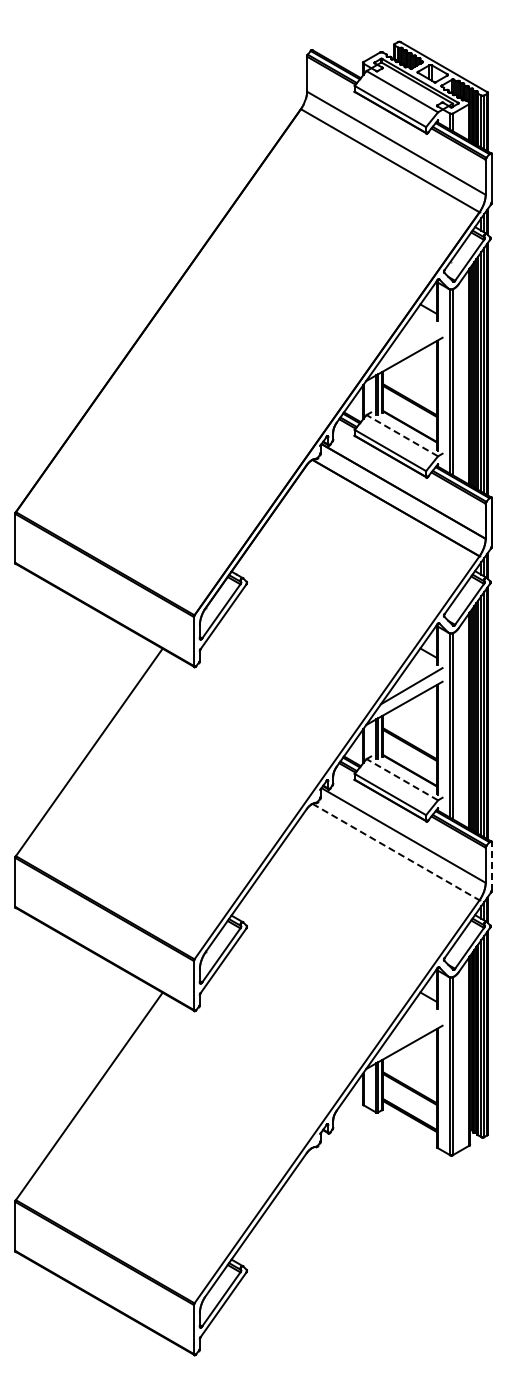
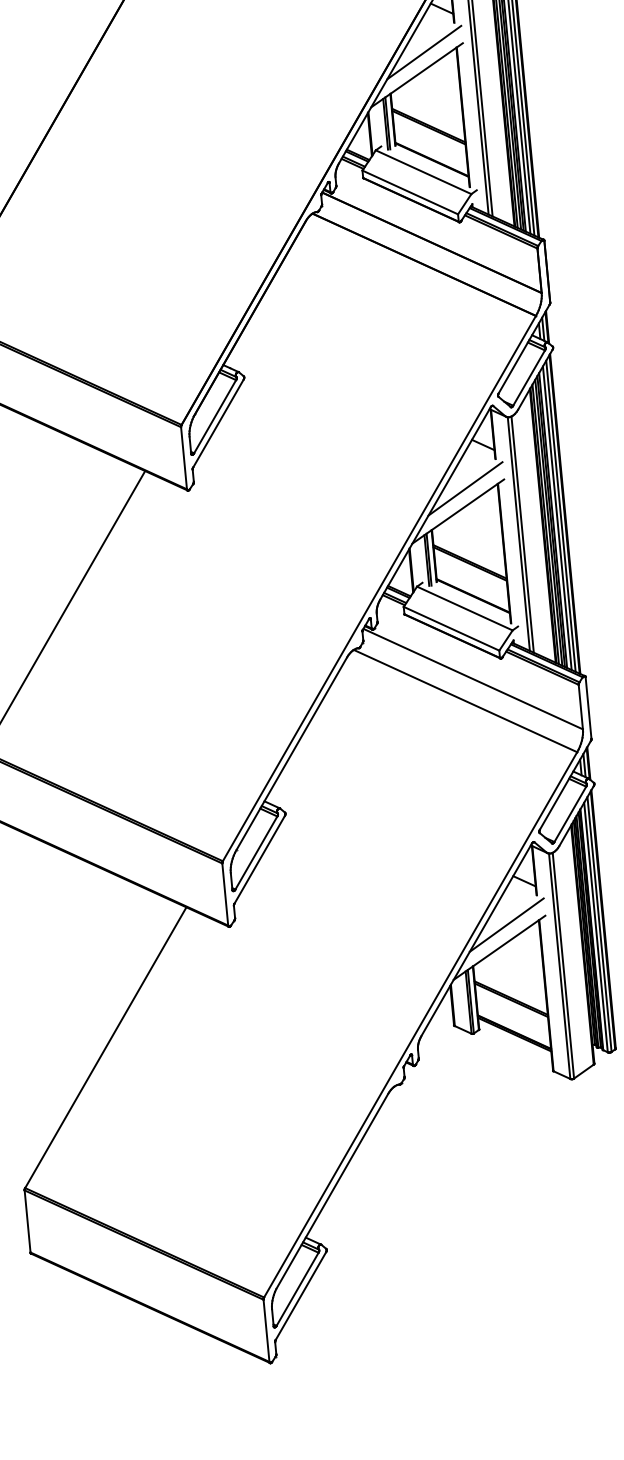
line: (411, 342) -> (424, 52), added
line: (401, 435) -> (422, 172), dashed -> solid
line: (401, 779) -> (463, 608), dashed -> solid
line: (396, 852) -> (466, 701), dashed -> solid
line: (491, 866) -> (588, 707), dashed -> solid
line: (411, 1030) -> (506, 925), added

